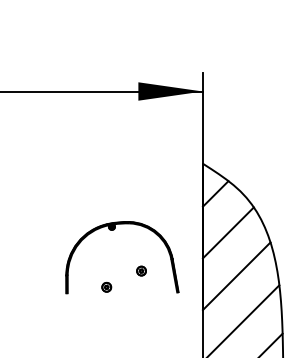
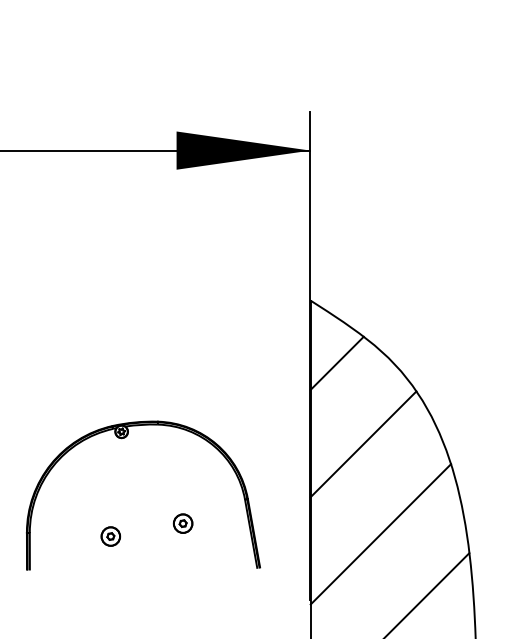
part: (106, 286) -> (110, 534), moved

